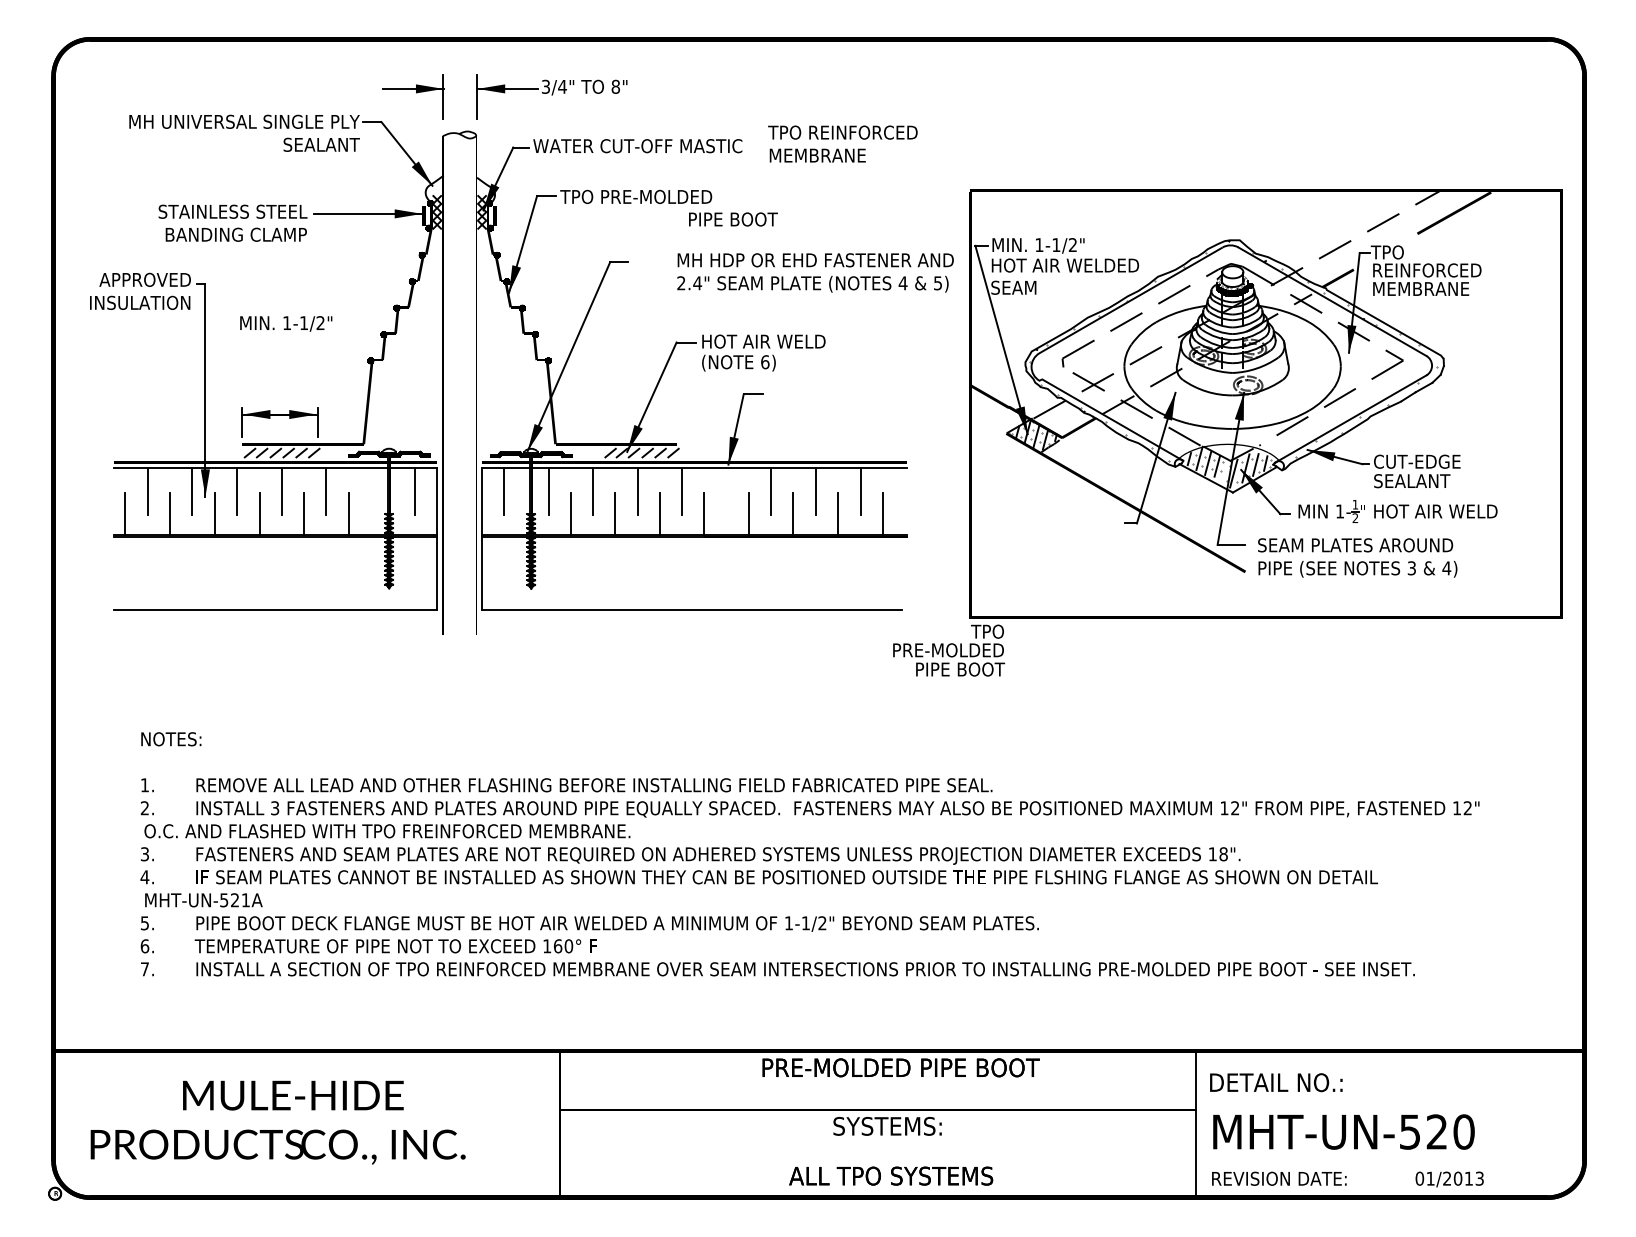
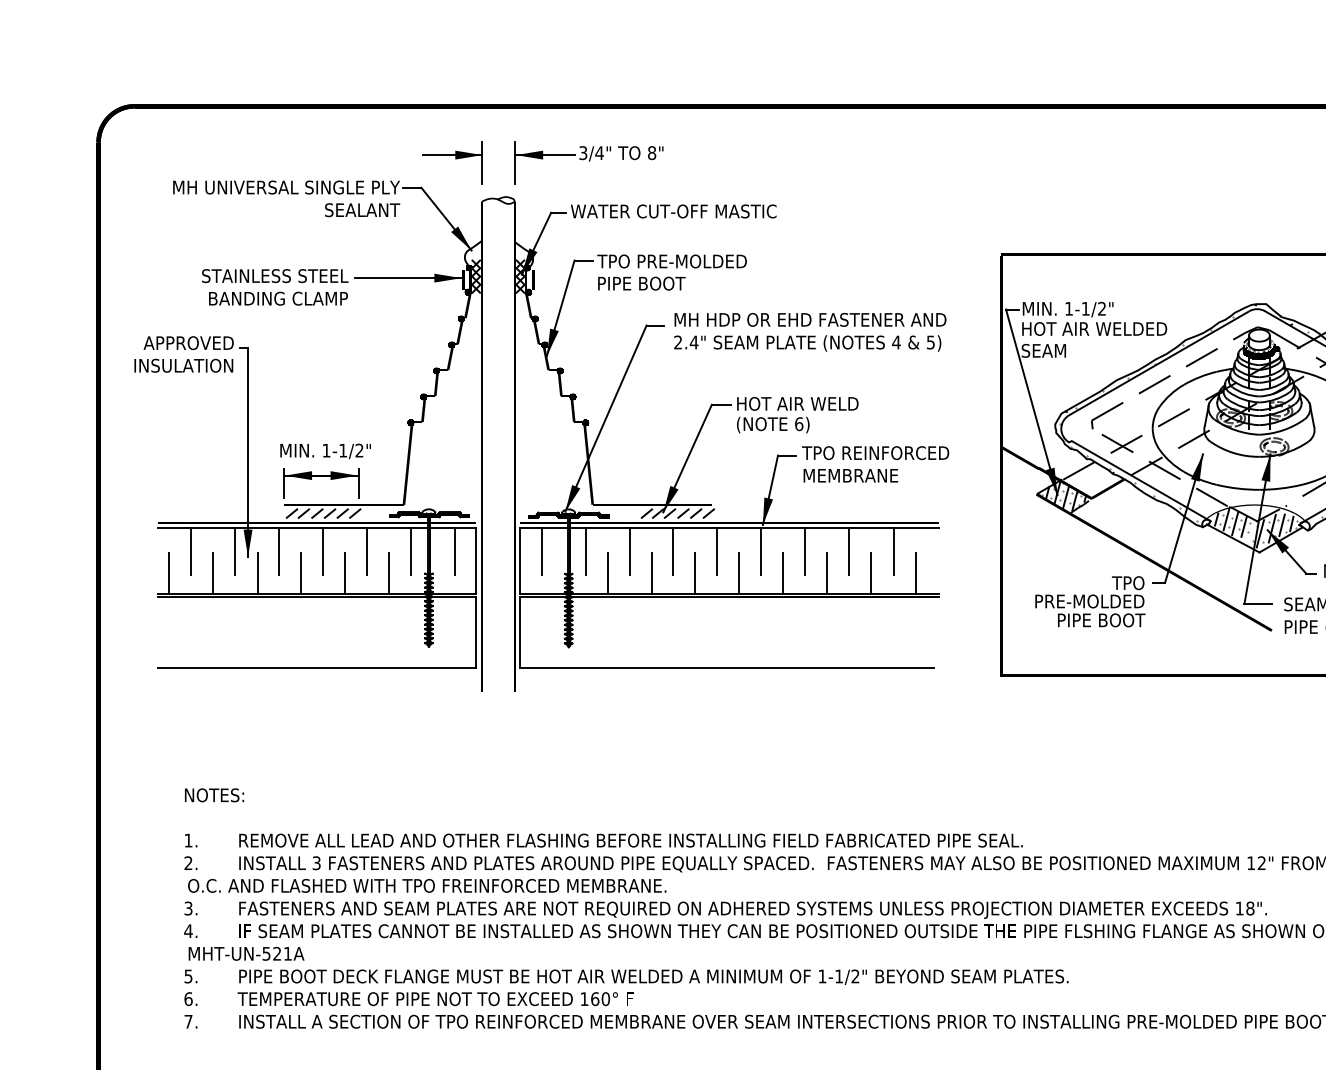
text: (842, 143) -> (875, 463), moved
text: (733, 219) -> (641, 283), moved
text: (815, 272) -> (810, 331), moved
text: (286, 323) -> (325, 451), moved
line: (370, 491) -> (410, 551), added
line: (726, 491) -> (761, 551), added
text: (949, 650) -> (1090, 601), moved

